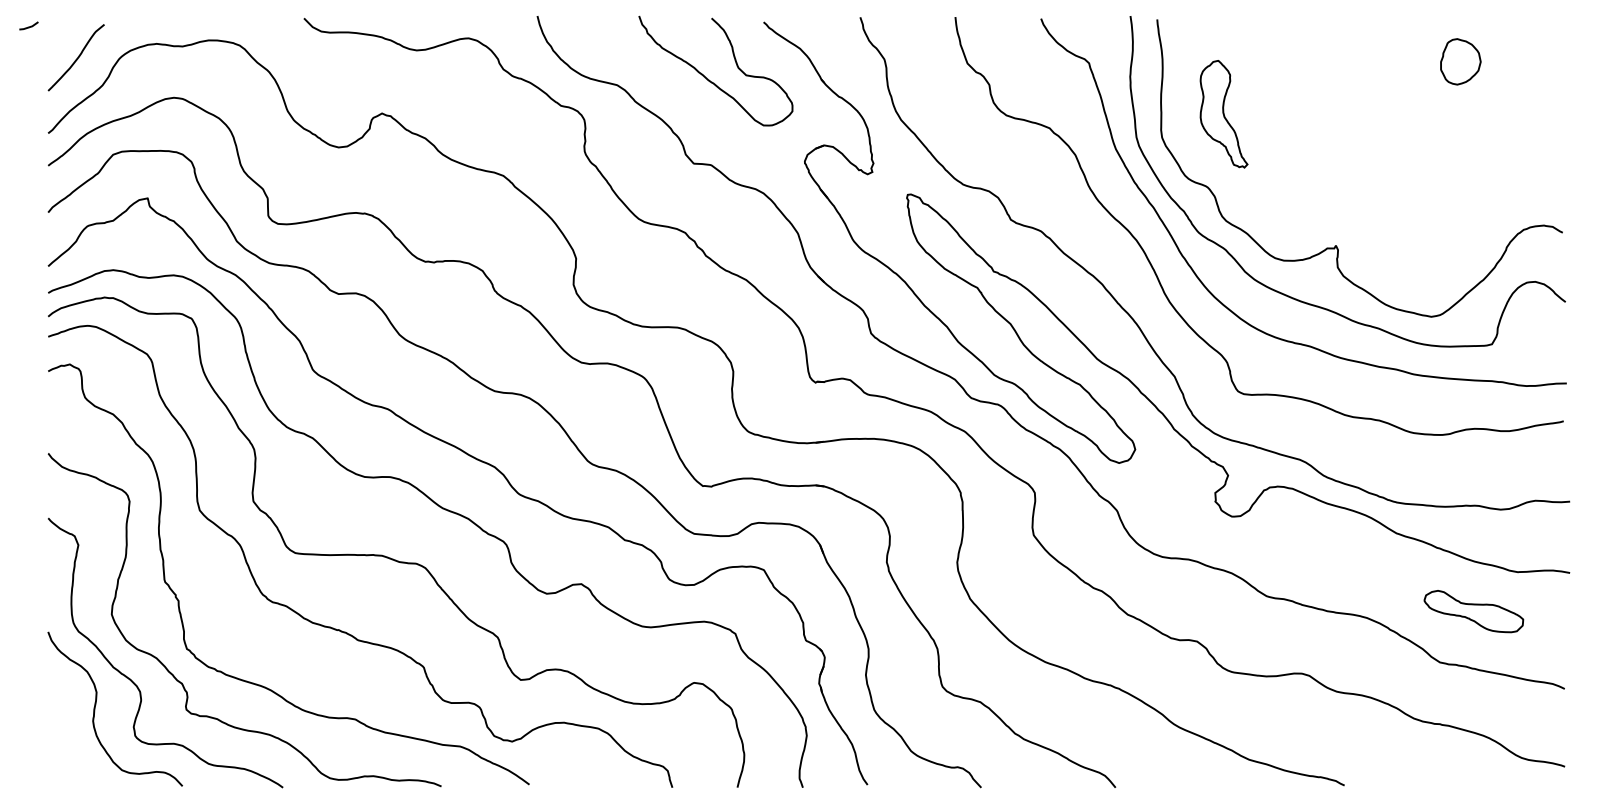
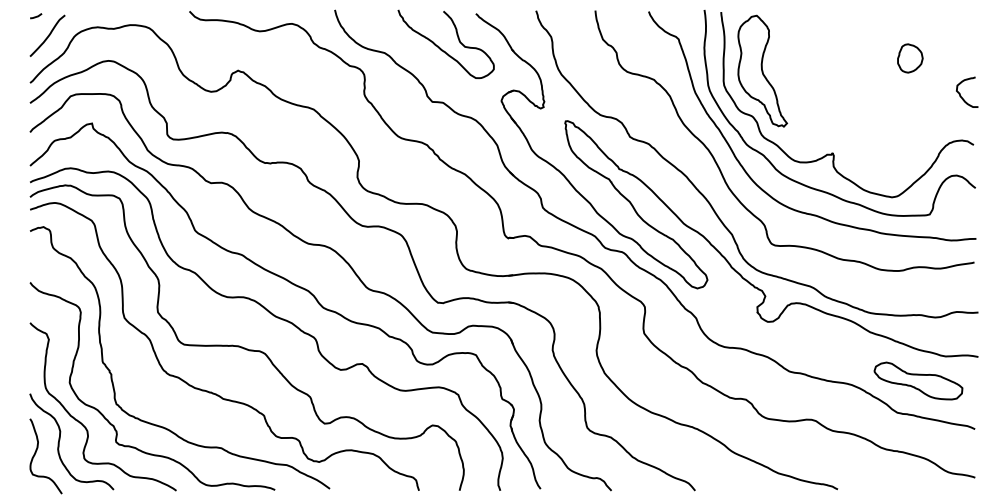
line: (29, 26) -> (36, 16), moved
part: (1461, 61) -> (910, 58), moved
part: (1223, 113) -> (762, 70), size x1.67
curve: (1542, 153) -> (961, 95), added
part: (1473, 610) -> (918, 380), size x1.43
curve: (58, 727) -> (36, 453), added

